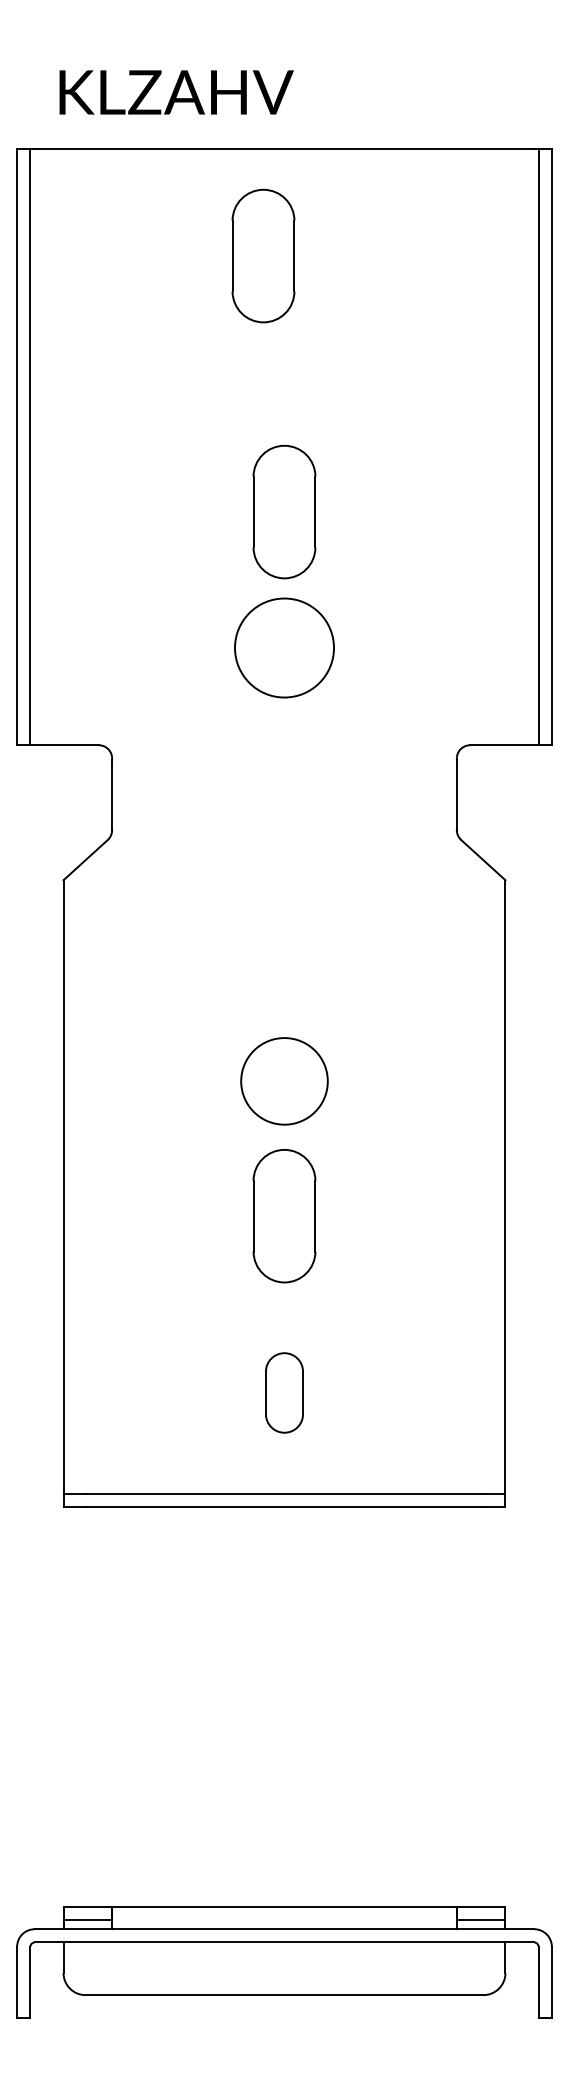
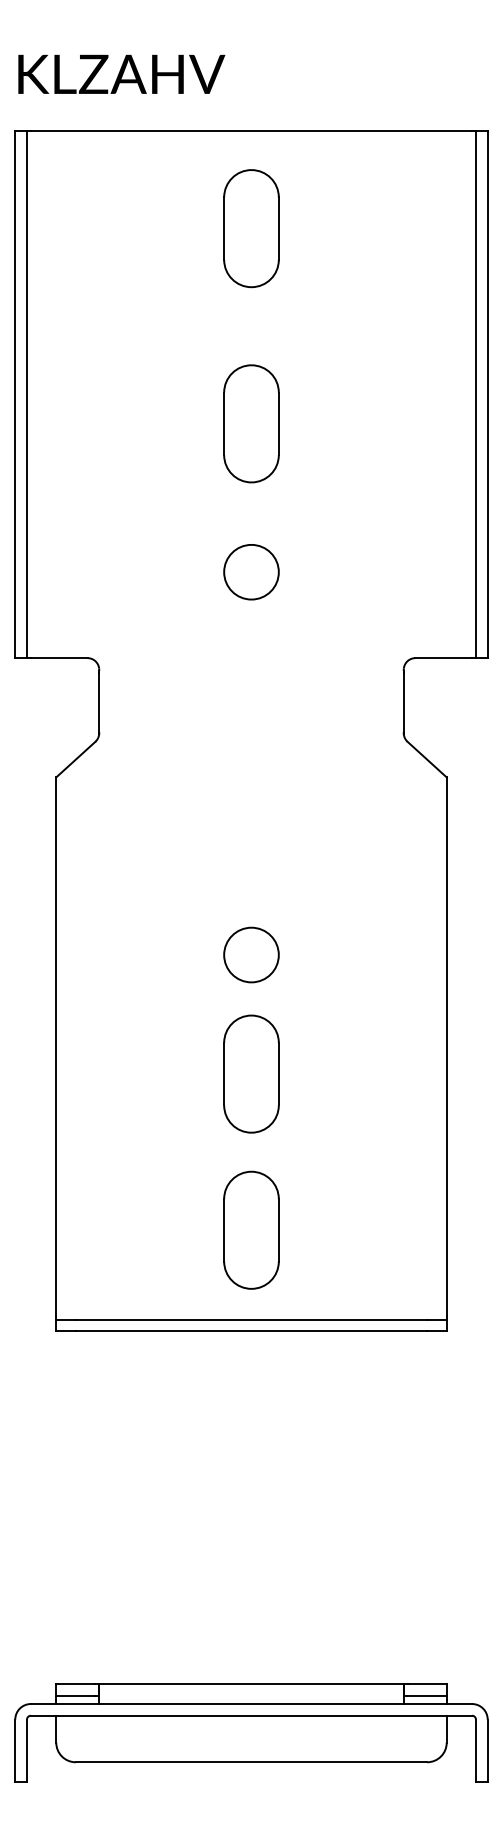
text: (176, 92) -> (121, 74), moved
part: (263, 255) -> (251, 228), moved
part: (284, 511) -> (251, 423), moved
circle: (284, 647) -> (251, 571), size x0.62
circle: (284, 1081) -> (251, 955), size x0.71
part: (284, 1392) -> (251, 1229), size x1.67

